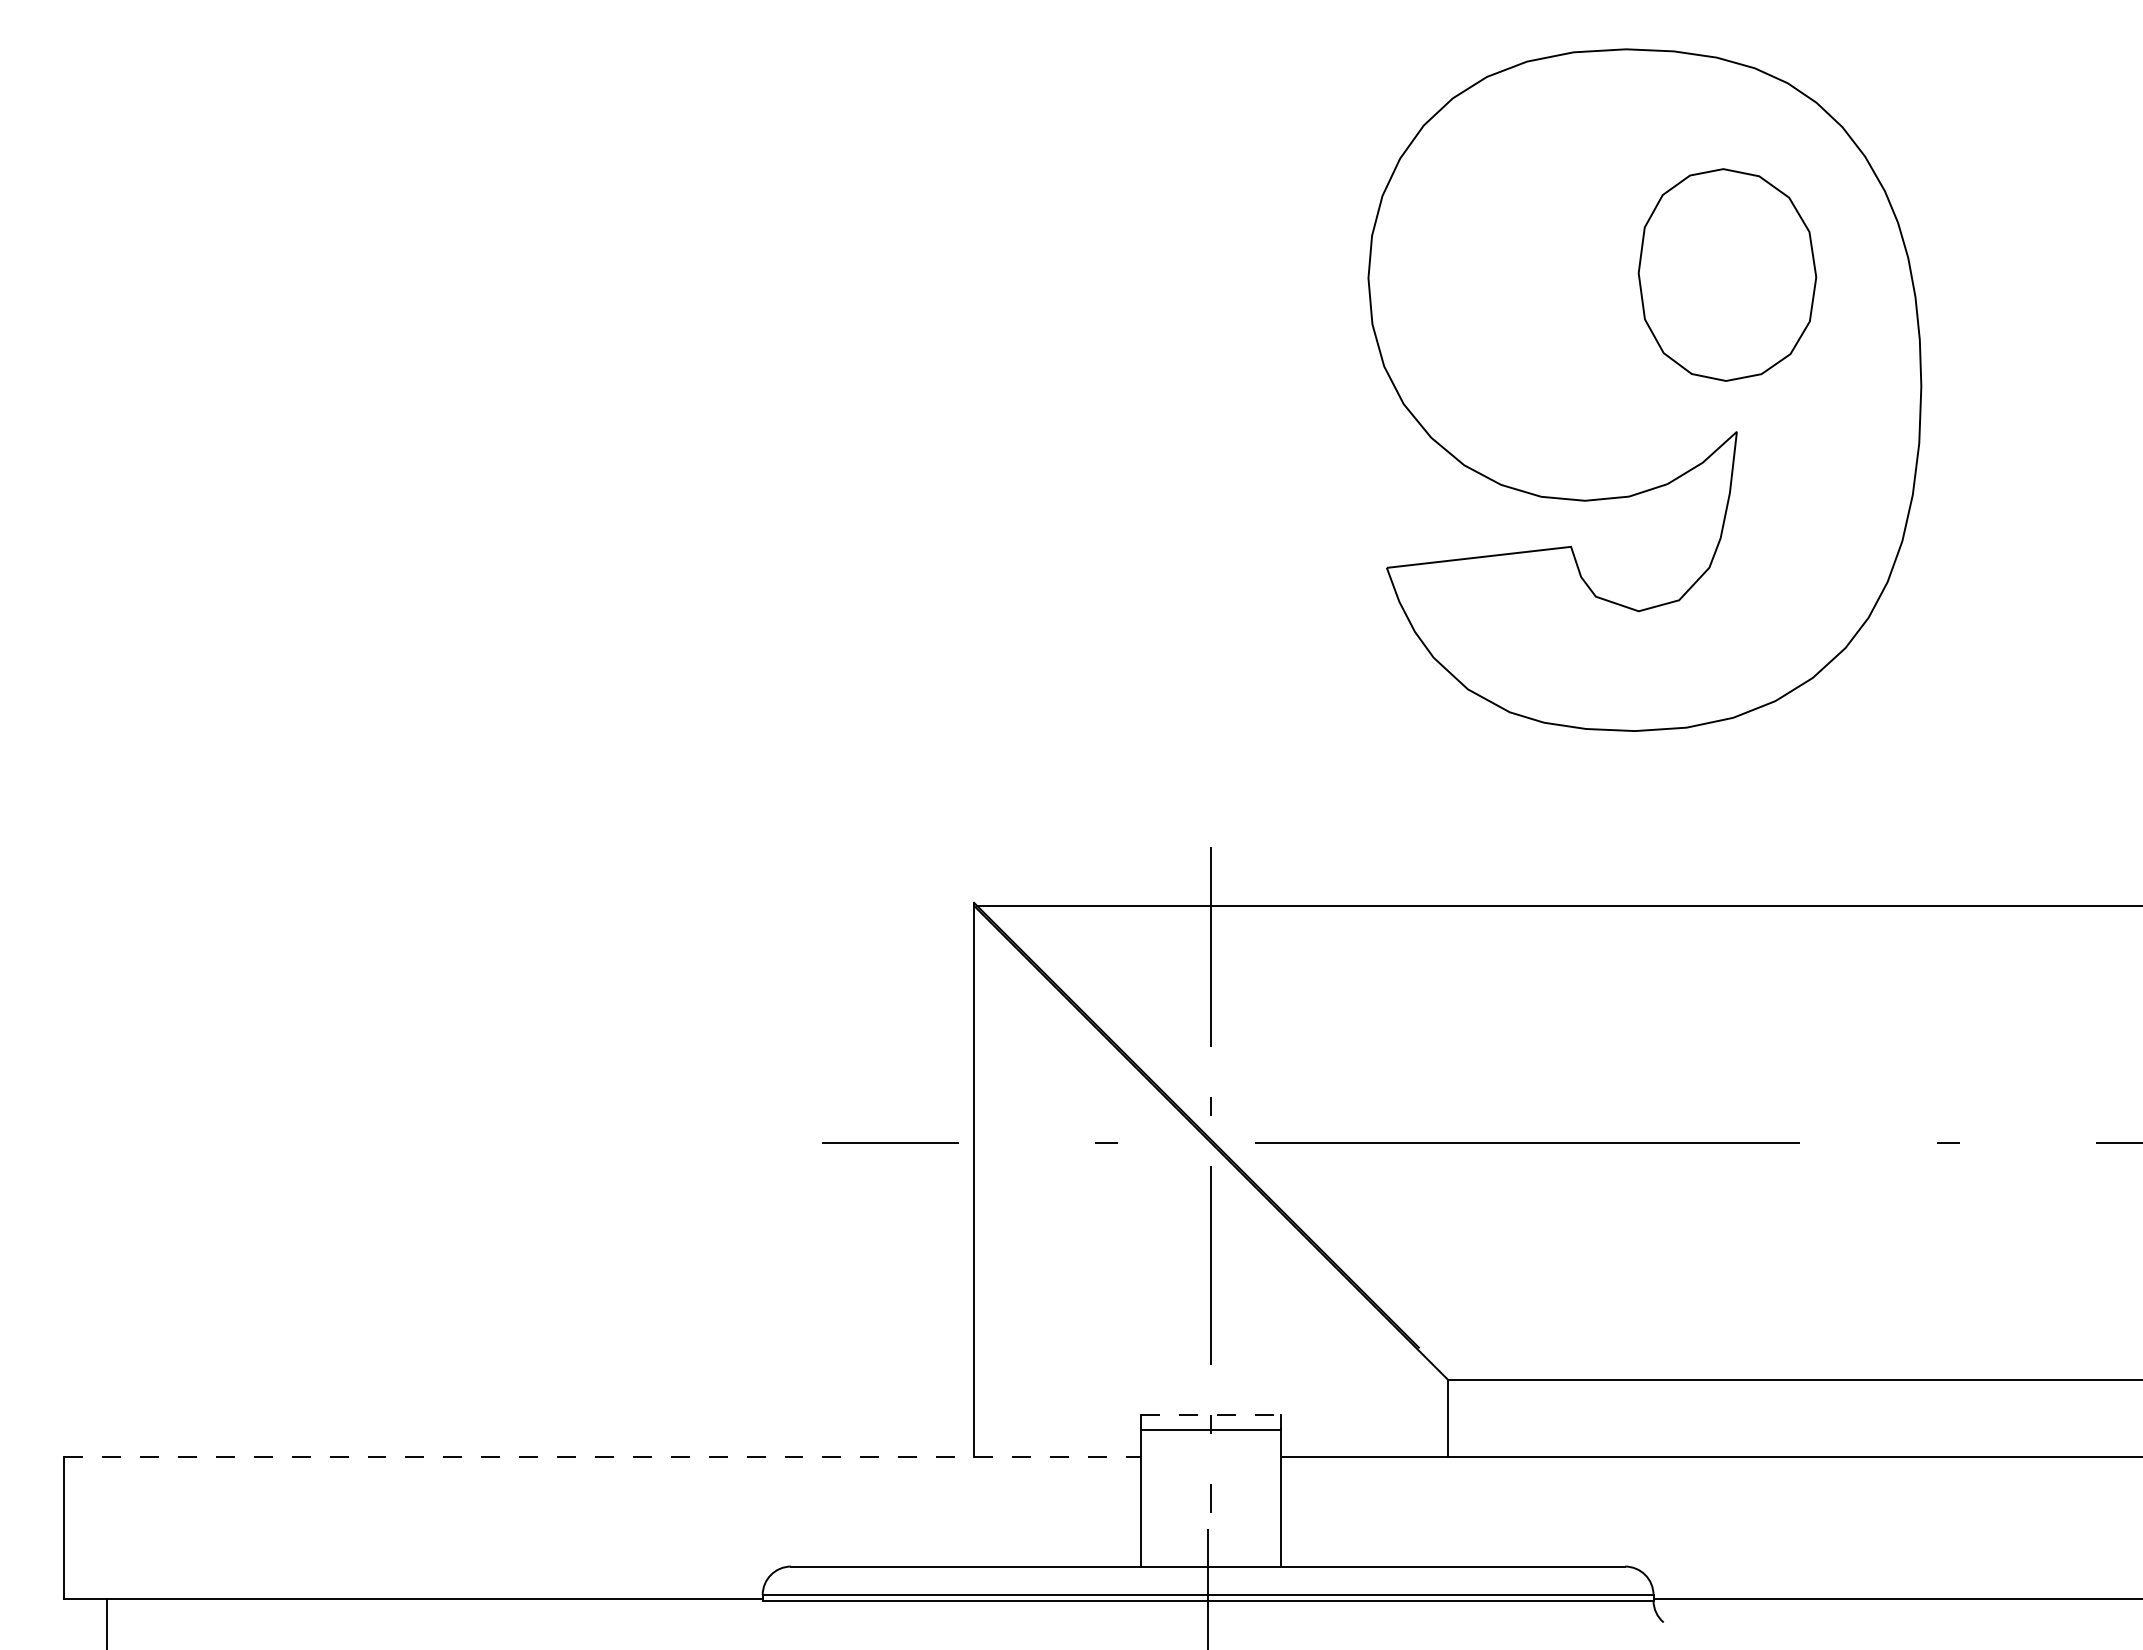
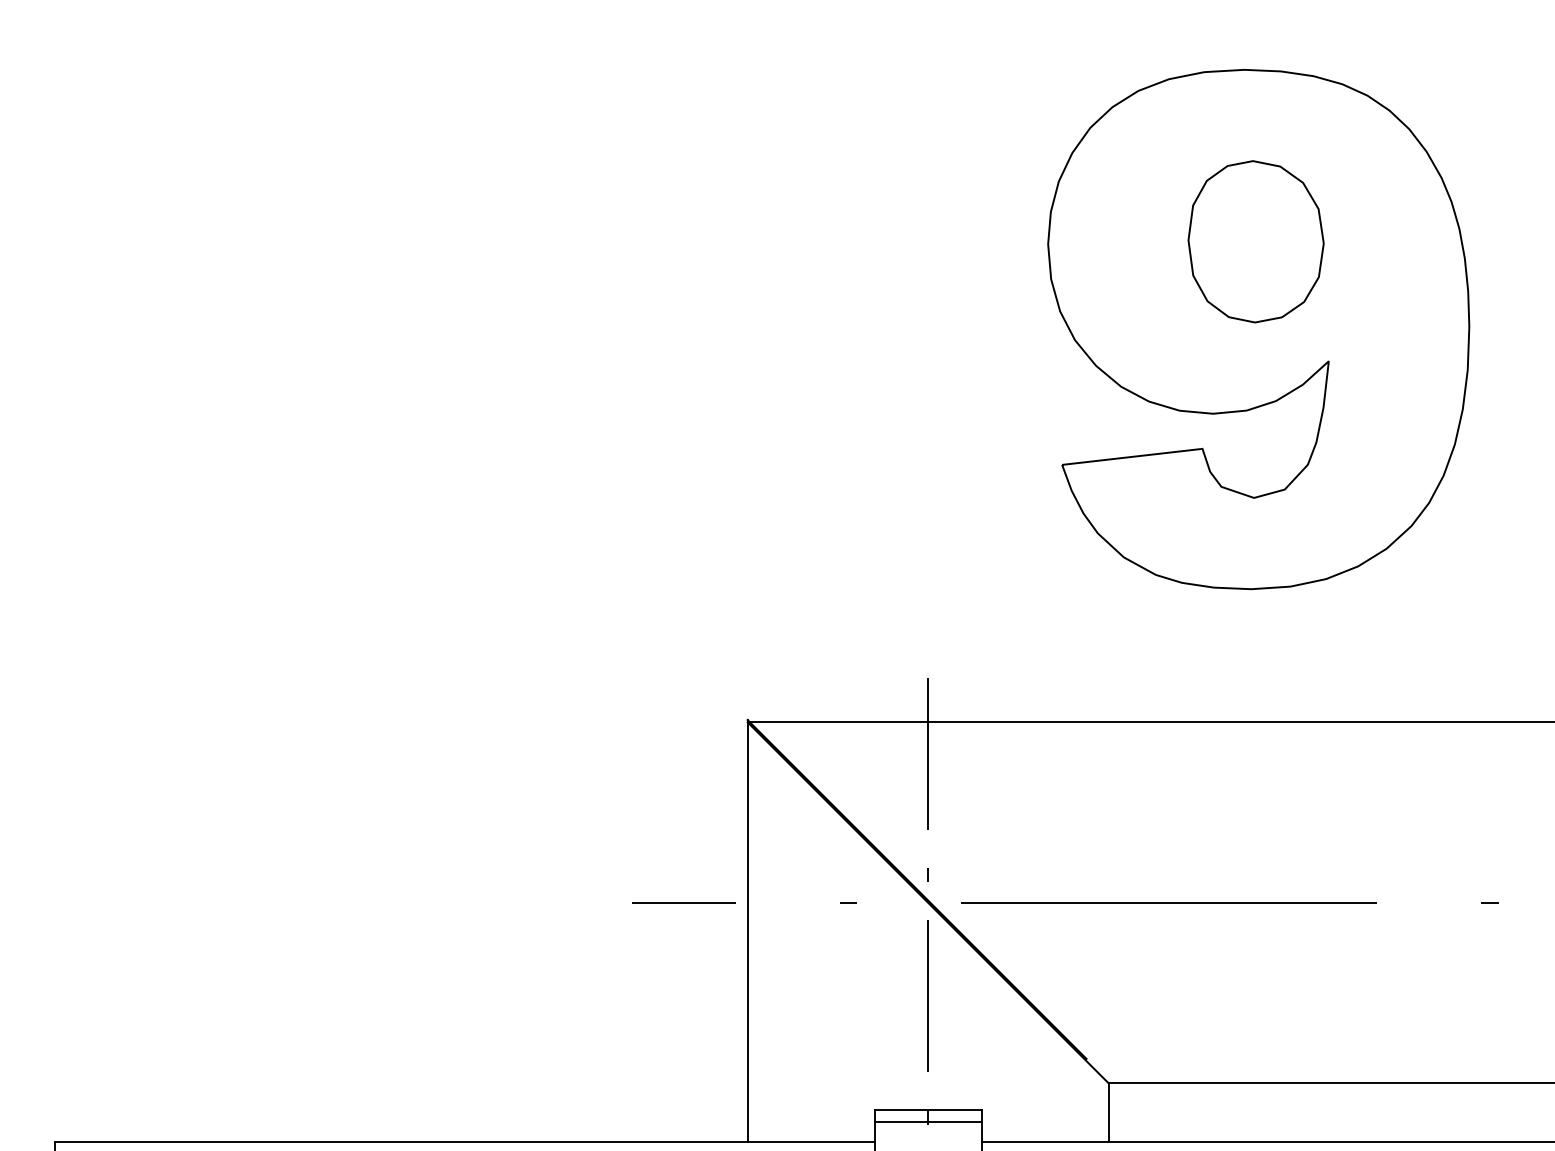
part: (1727, 274) -> (1256, 241), moved
line: (1211, 1414) -> (928, 1109), dashed -> solid
line: (603, 1457) -> (465, 1142), dashed -> solid

